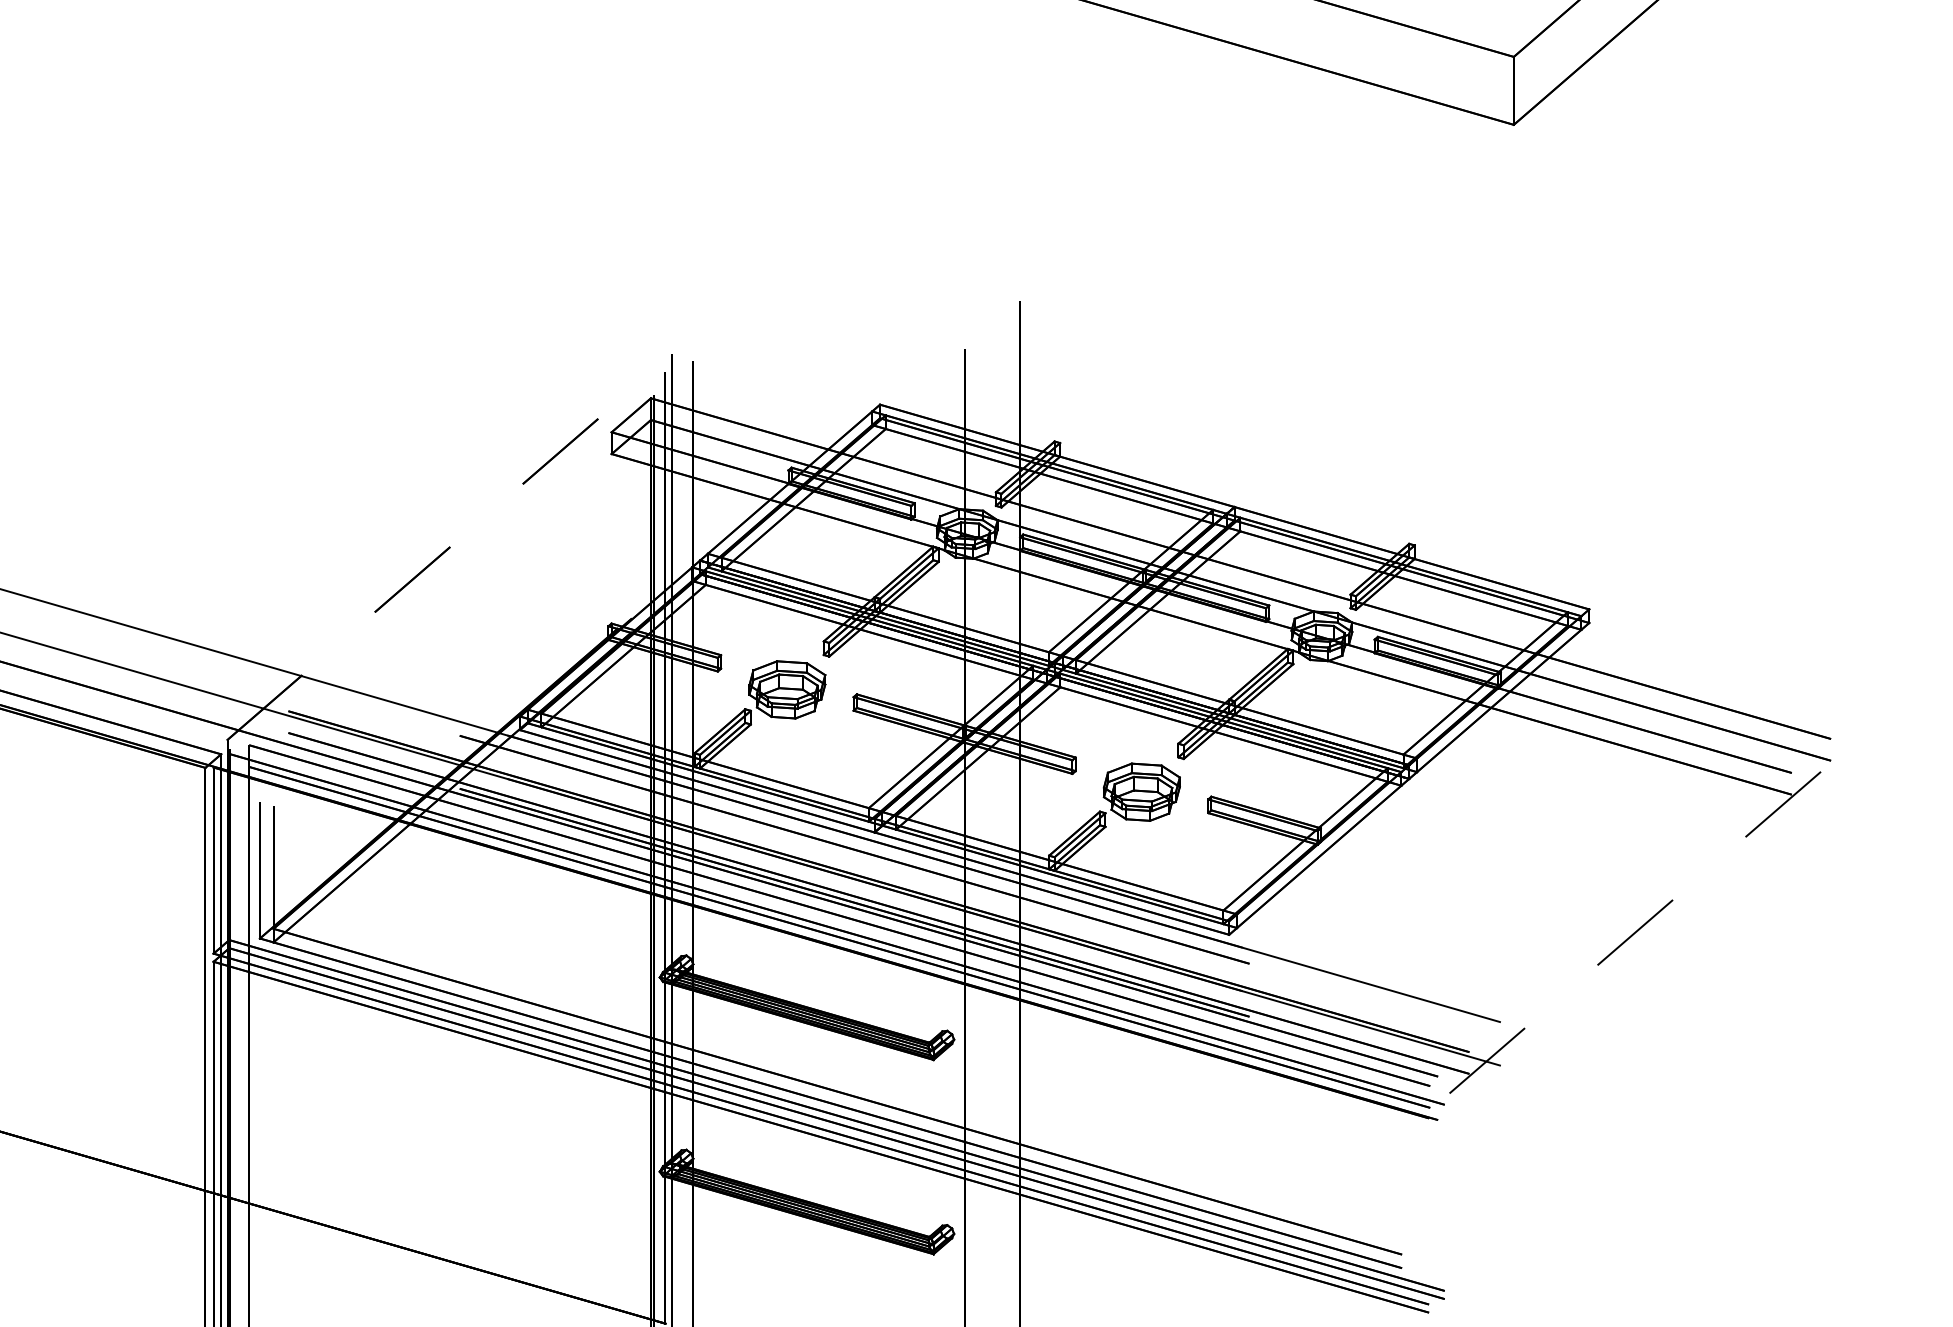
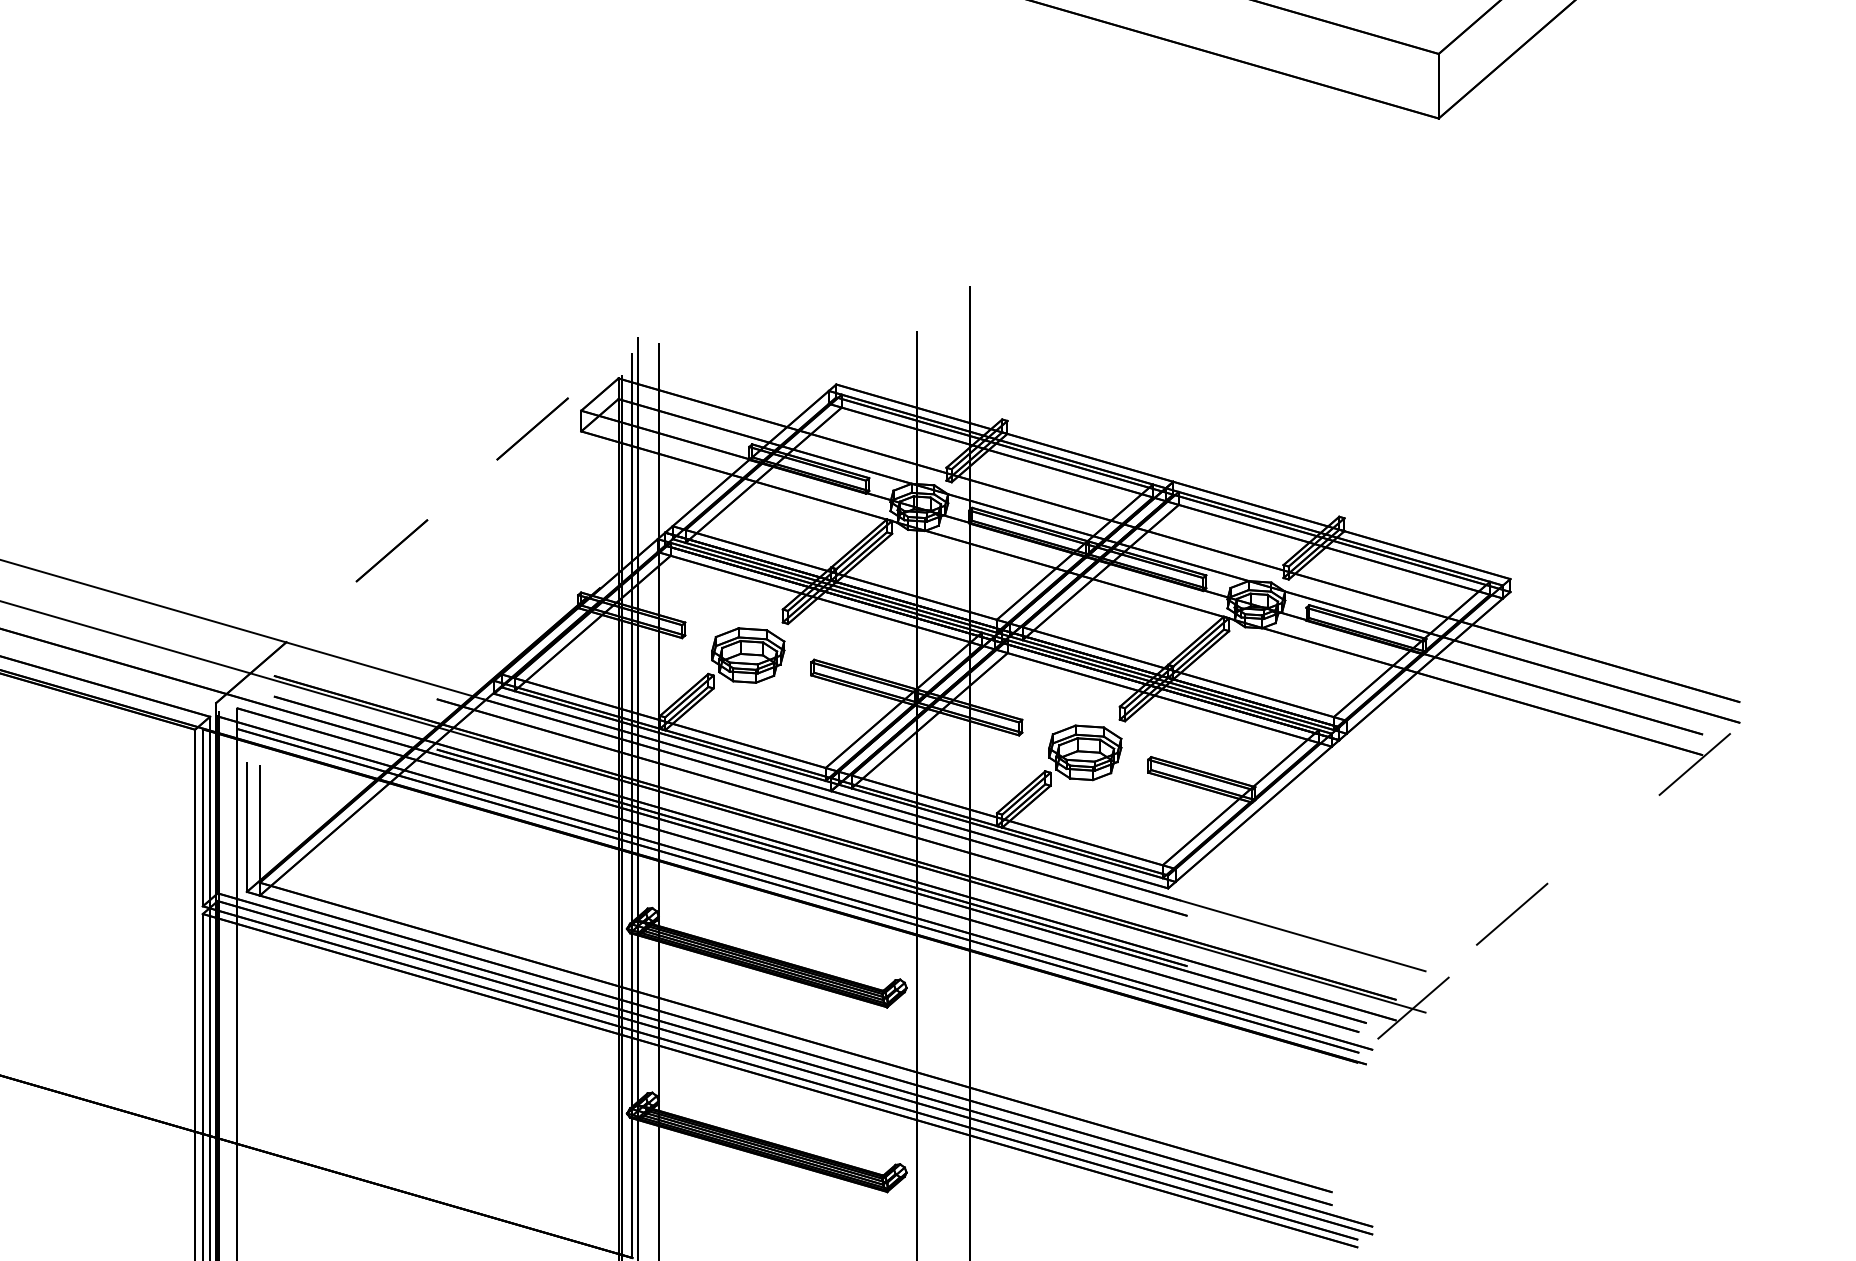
line: (1634, 931) -> (1511, 913), moved

